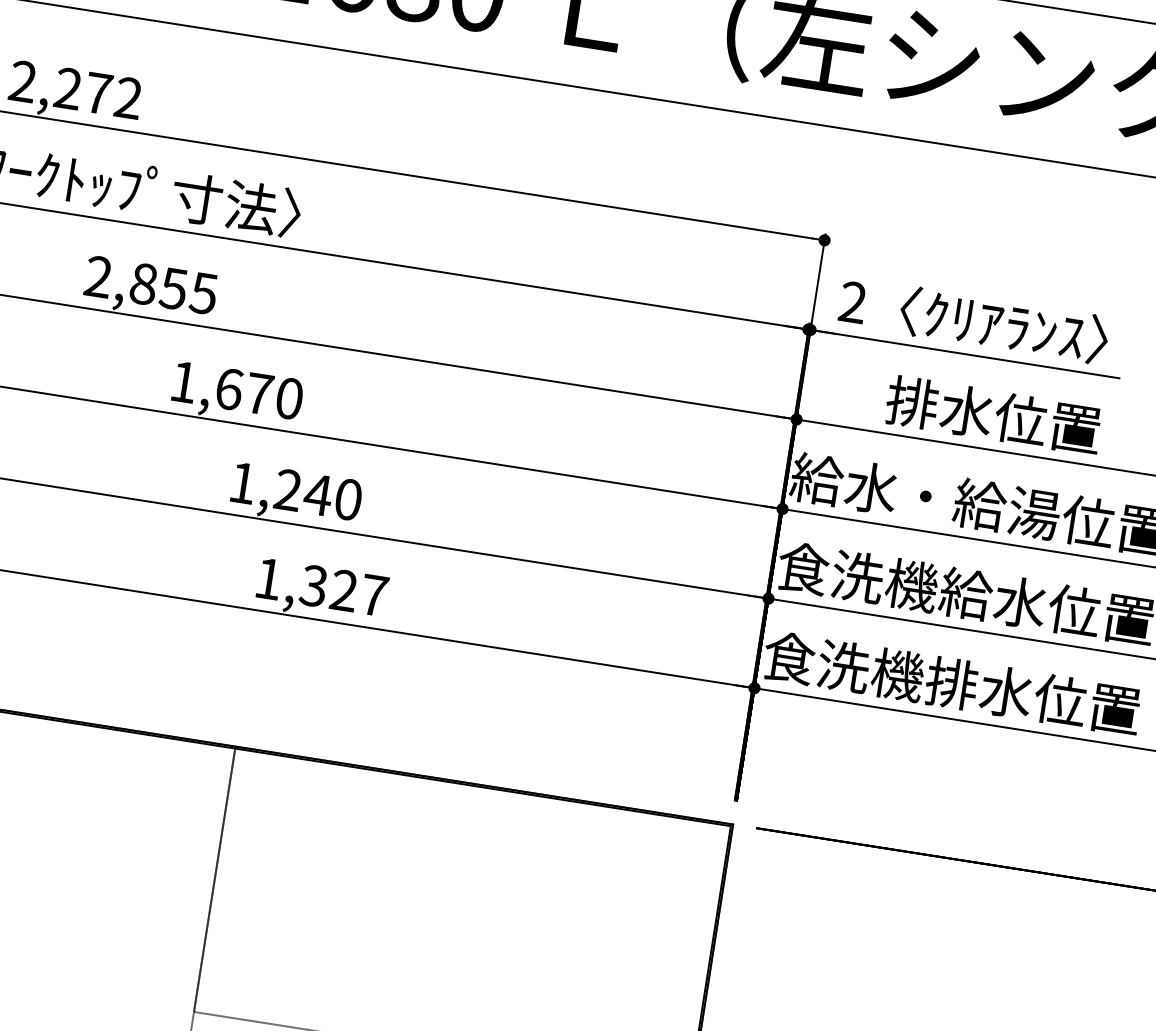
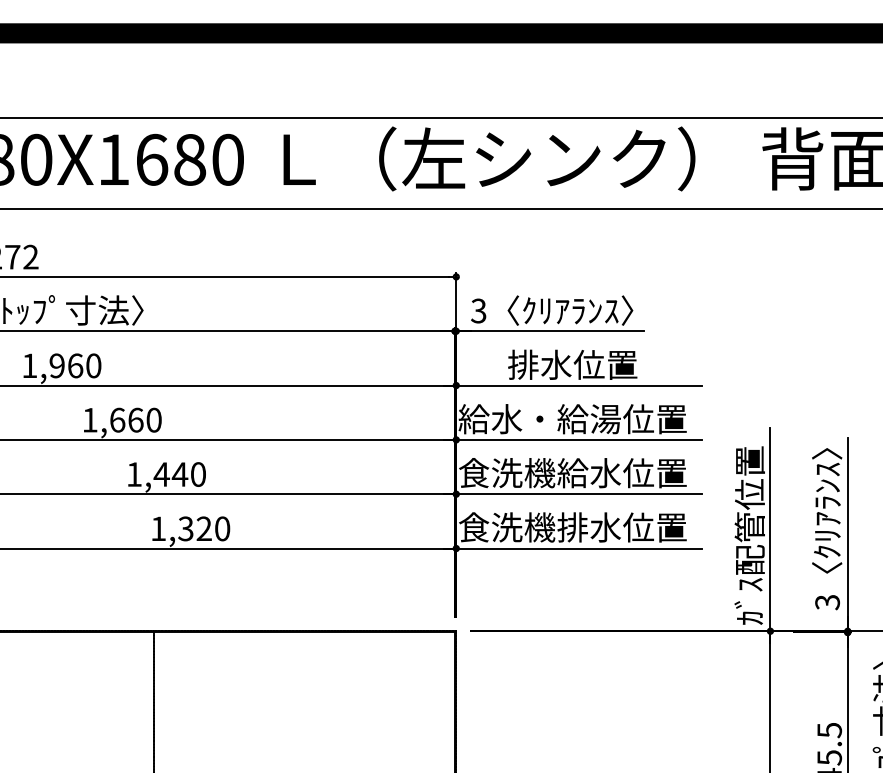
text: (150, 284) -> (61, 365), 2,855 -> 1,960
text: (852, 303) -> (478, 311), 2 -> 3
text: (258, 392) -> (135, 419), 1,670 -> 1,660
text: (287, 490) -> (161, 474), 1,240 -> 1,440
text: (374, 594) -> (222, 528), 1,327 -> 1,320

